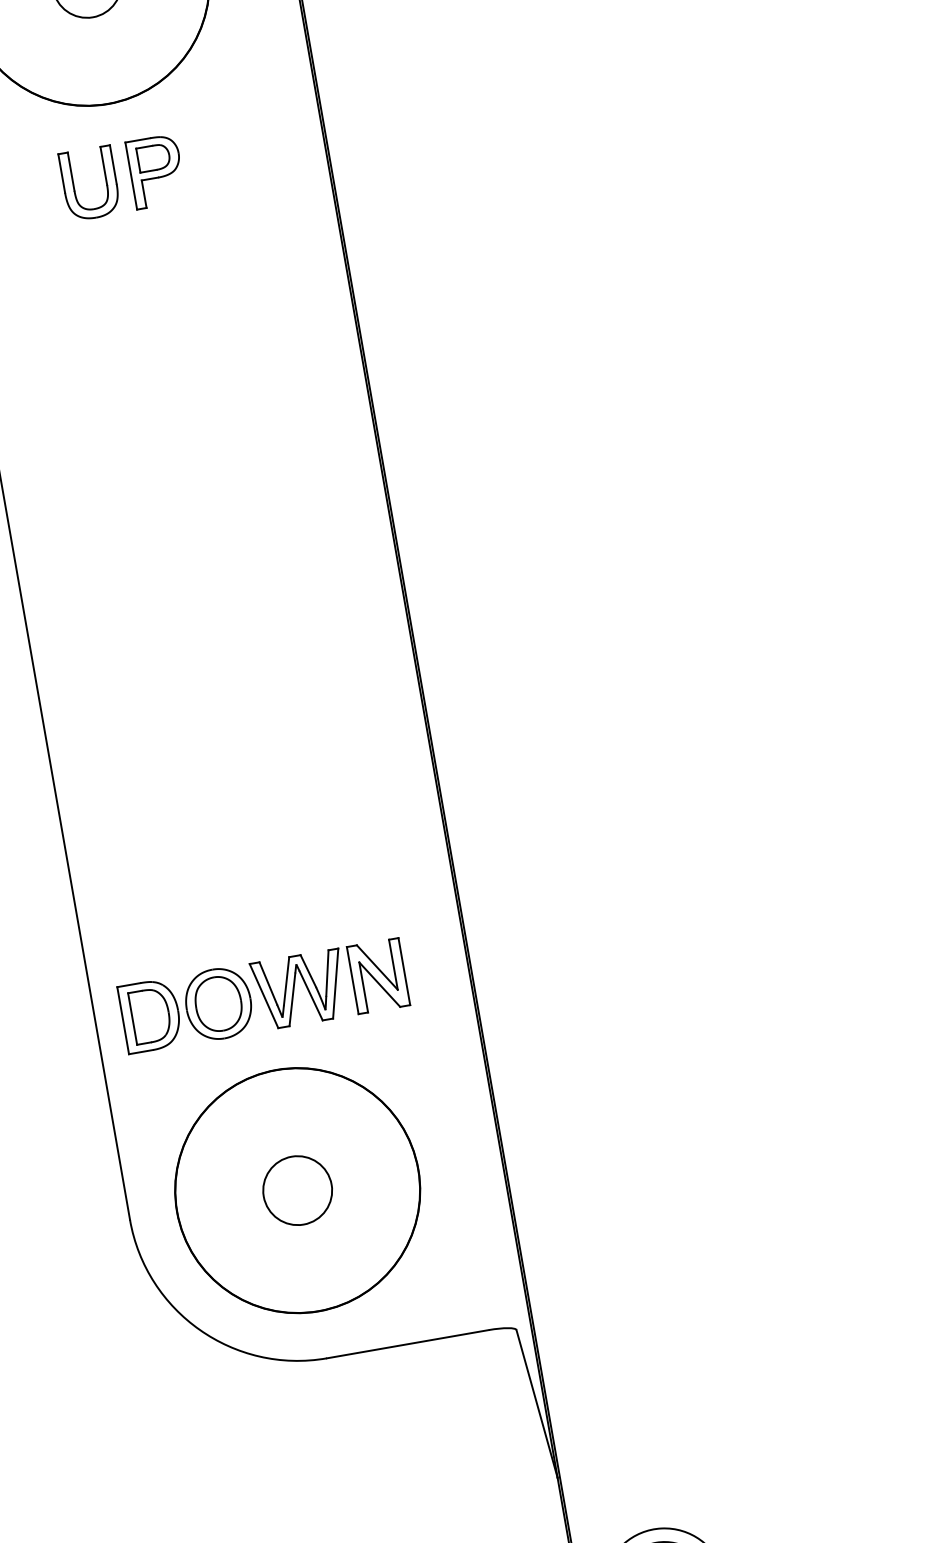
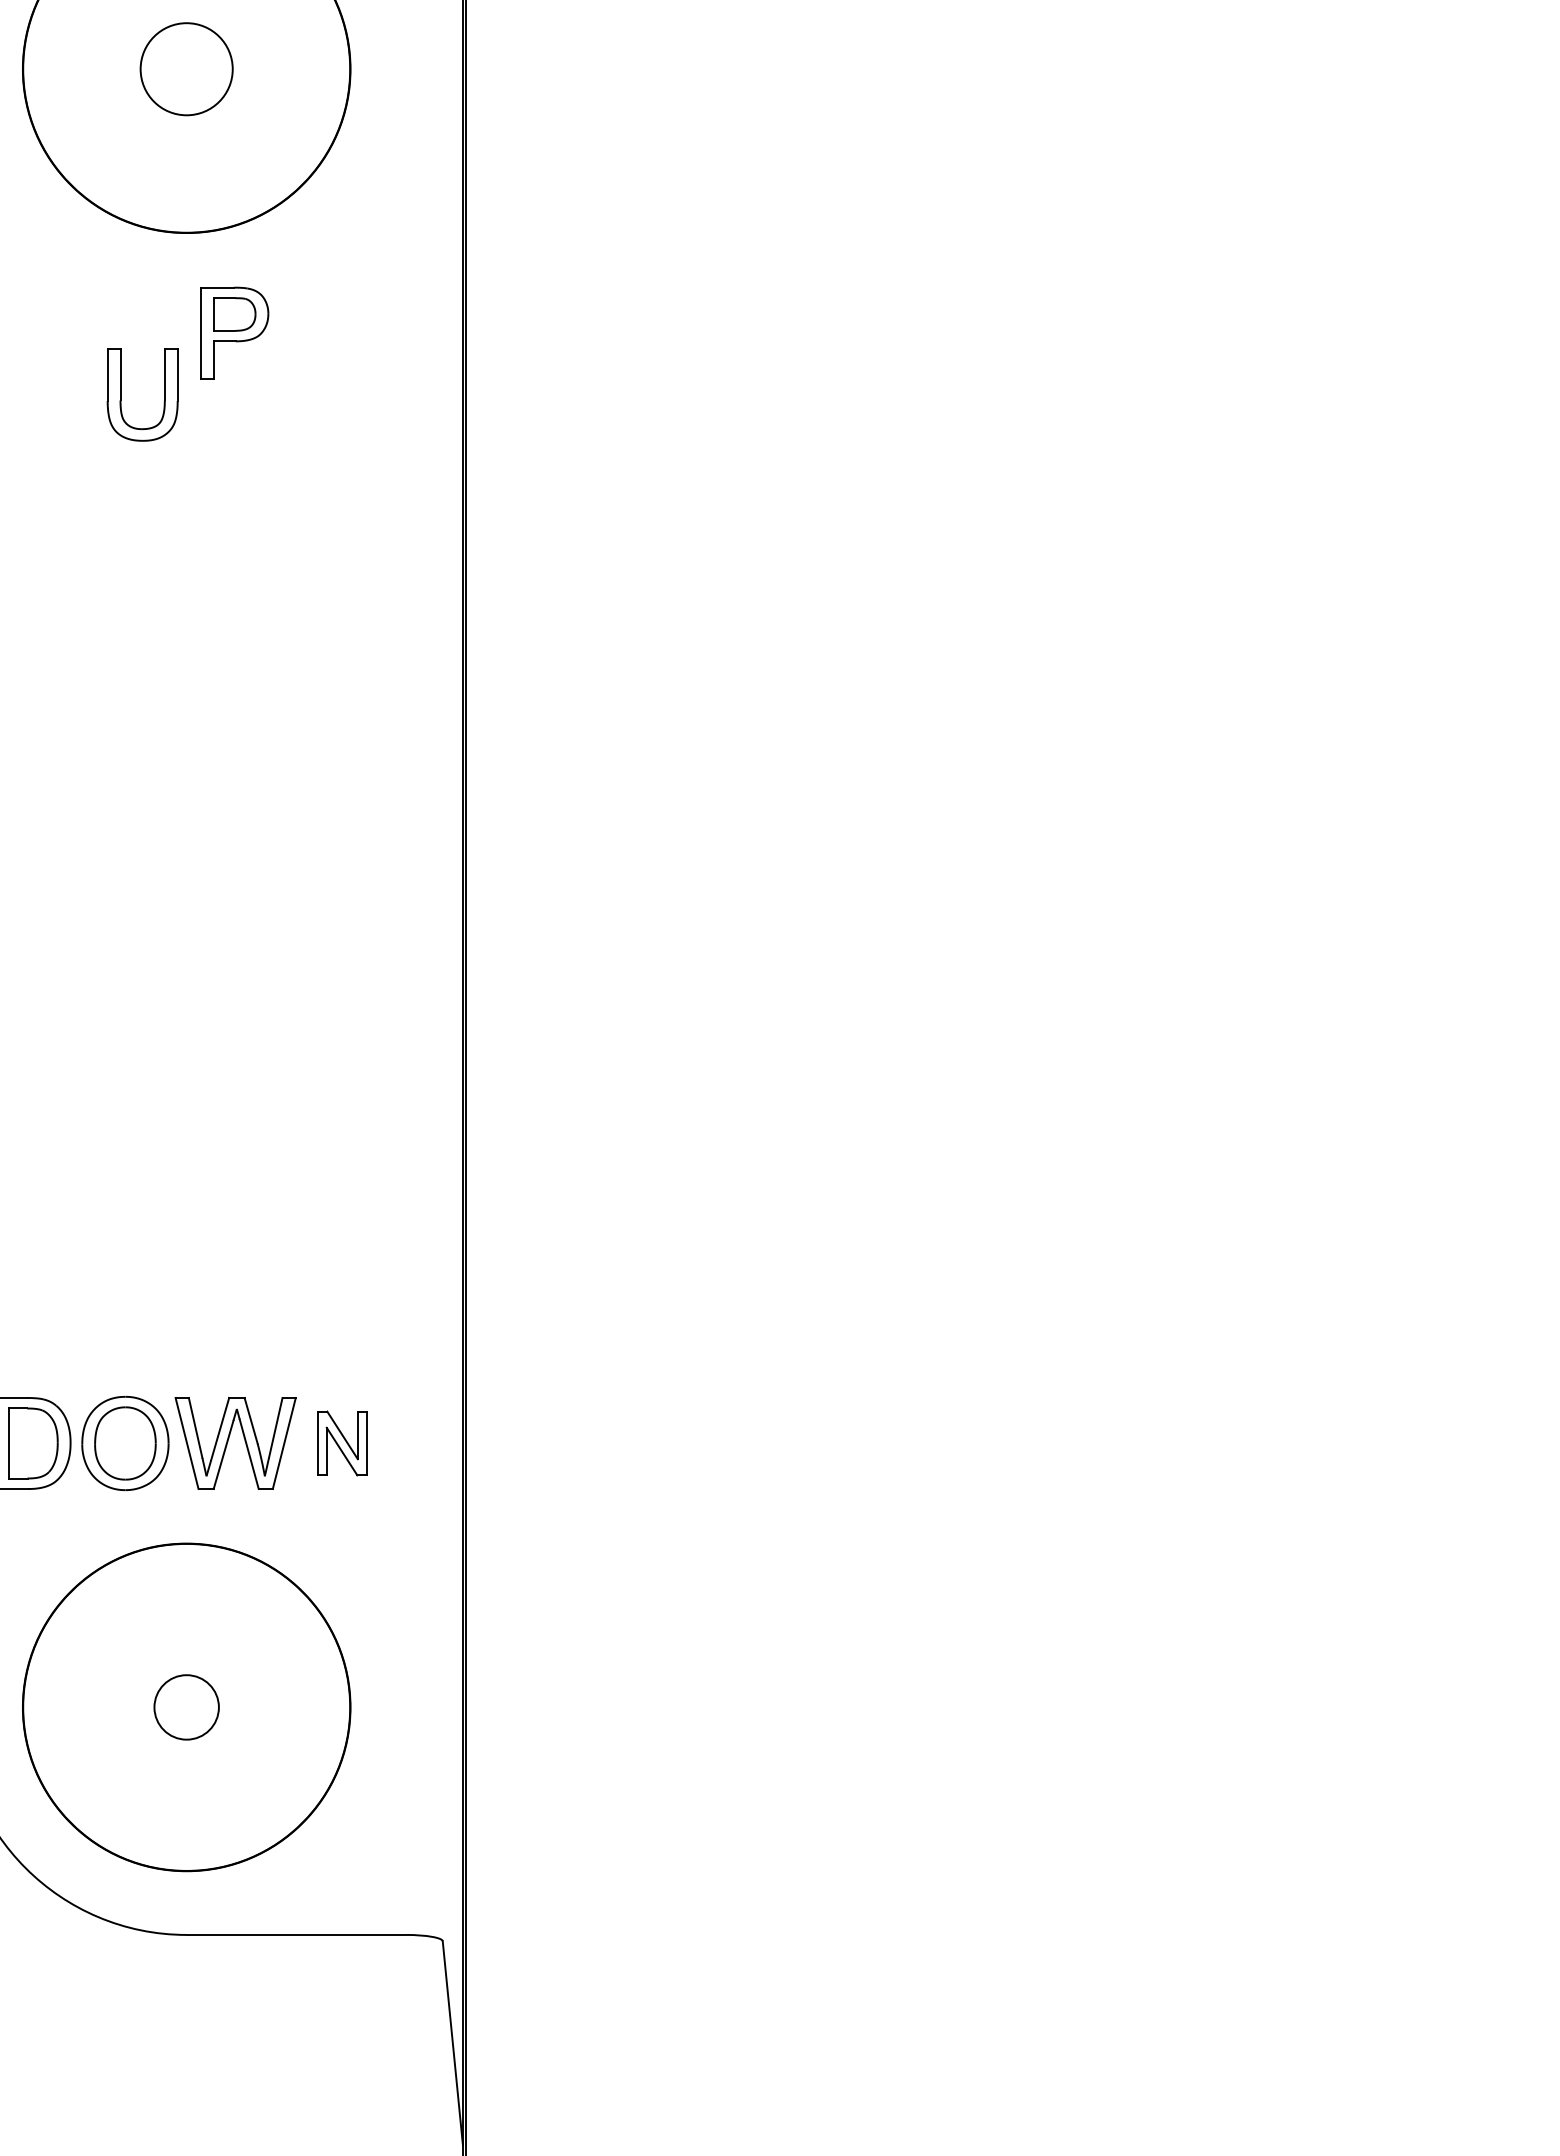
part: (74, 186) -> (121, 394), moved
part: (377, 976) -> (341, 1443), size x0.7
circle: (297, 1190) -> (186, 1707), size x0.7

